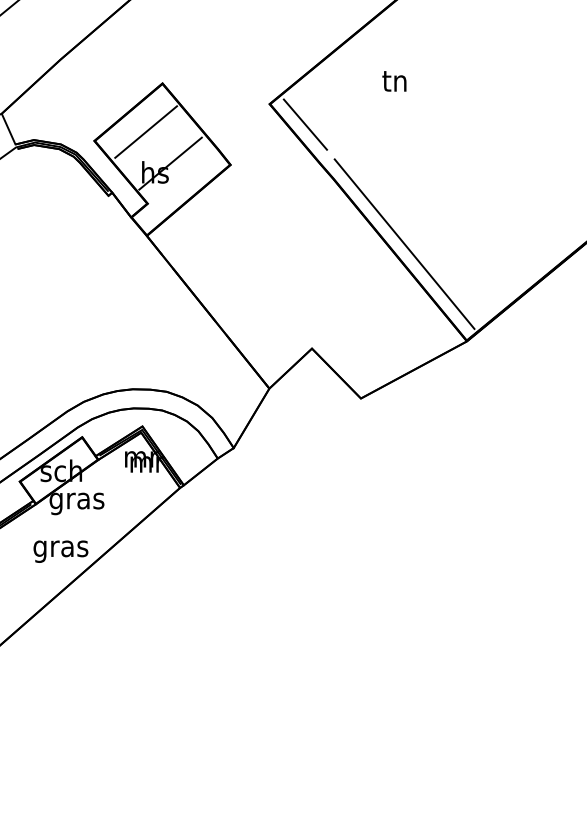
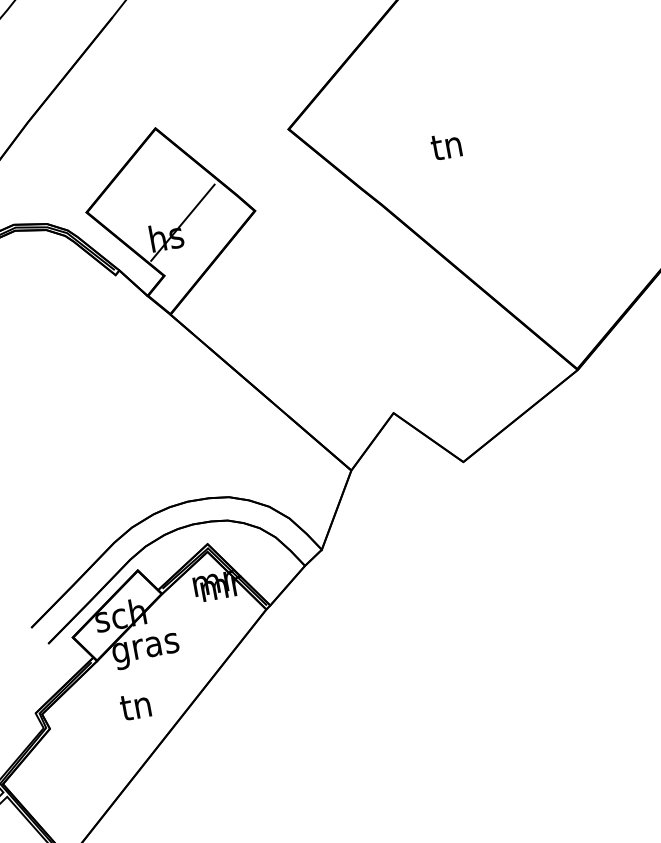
text: (394, 81) -> (446, 146), moved
line: (305, 124) -> (335, 145), removed
line: (146, 131) -> (146, 189), removed
line: (404, 243) -> (481, 266), removed
text: (60, 549) -> (136, 709), gras -> tn

